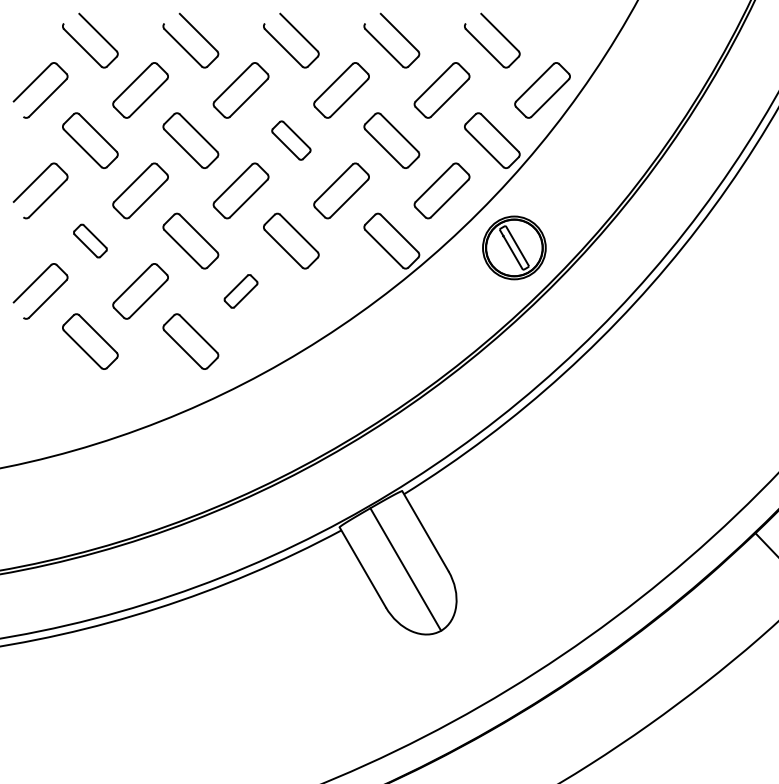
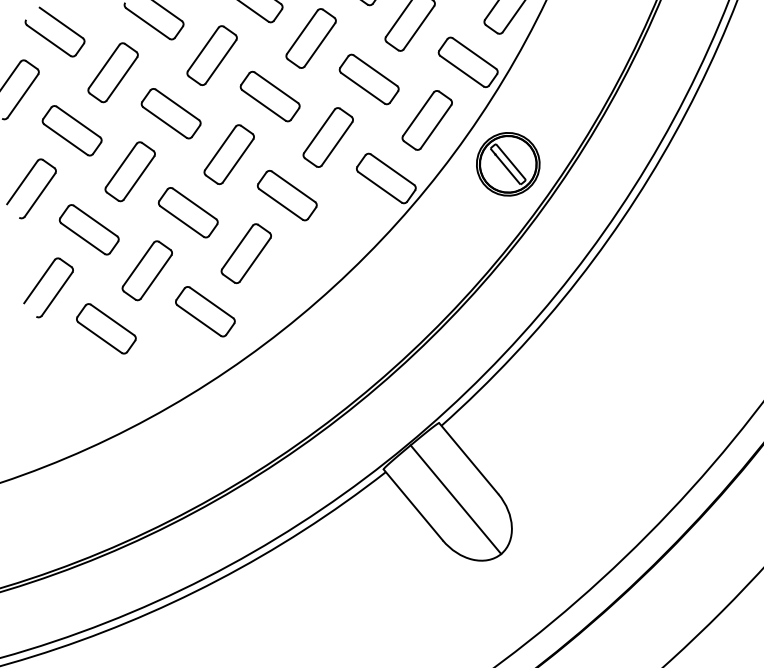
part: (291, 140) -> (270, 96), size x1.43
part: (90, 240) -> (89, 229), size x1.67
part: (240, 291) -> (245, 253), size x1.67

